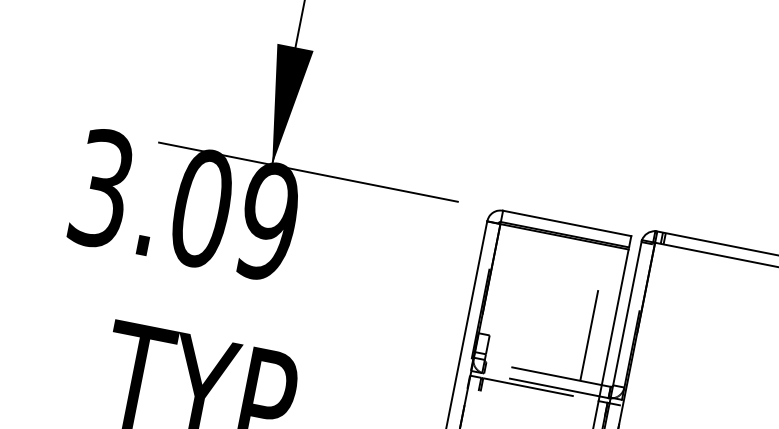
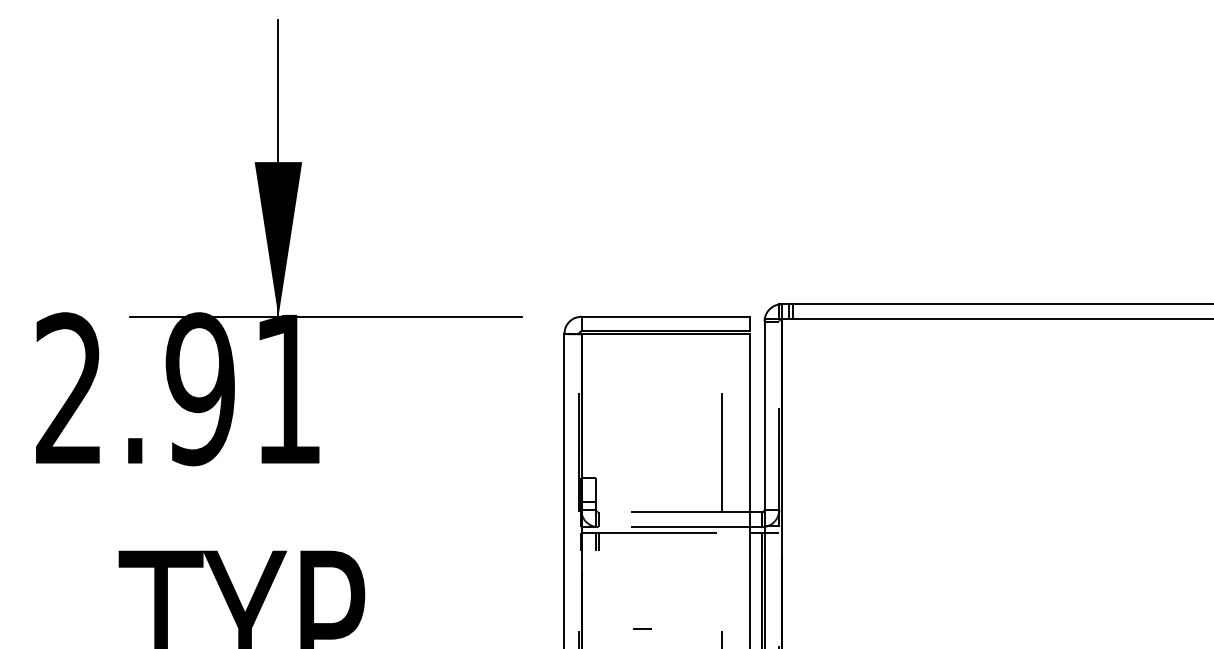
text: (185, 205) -> (179, 389), 3.09 -> 2.91

